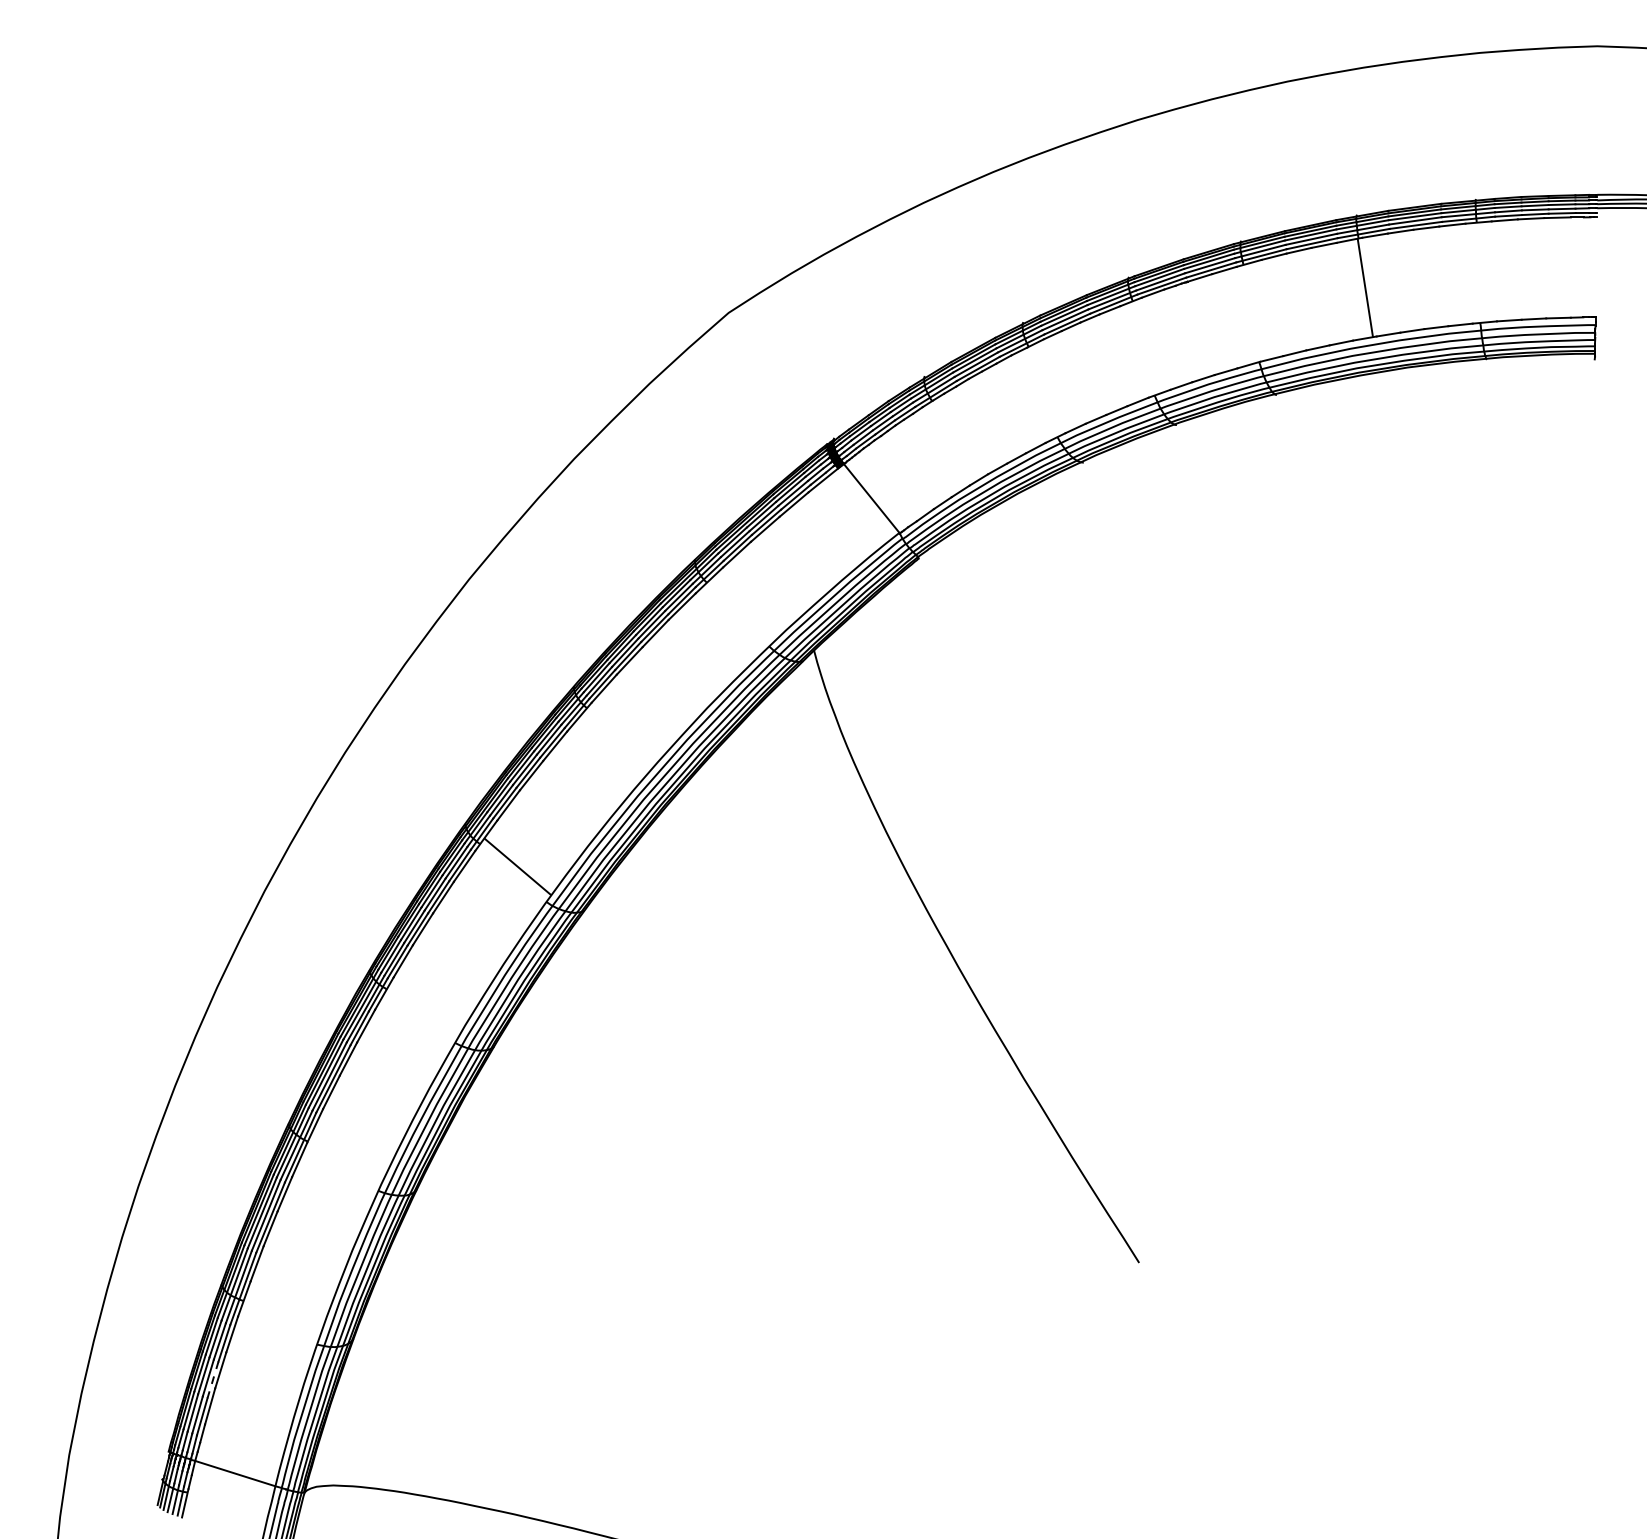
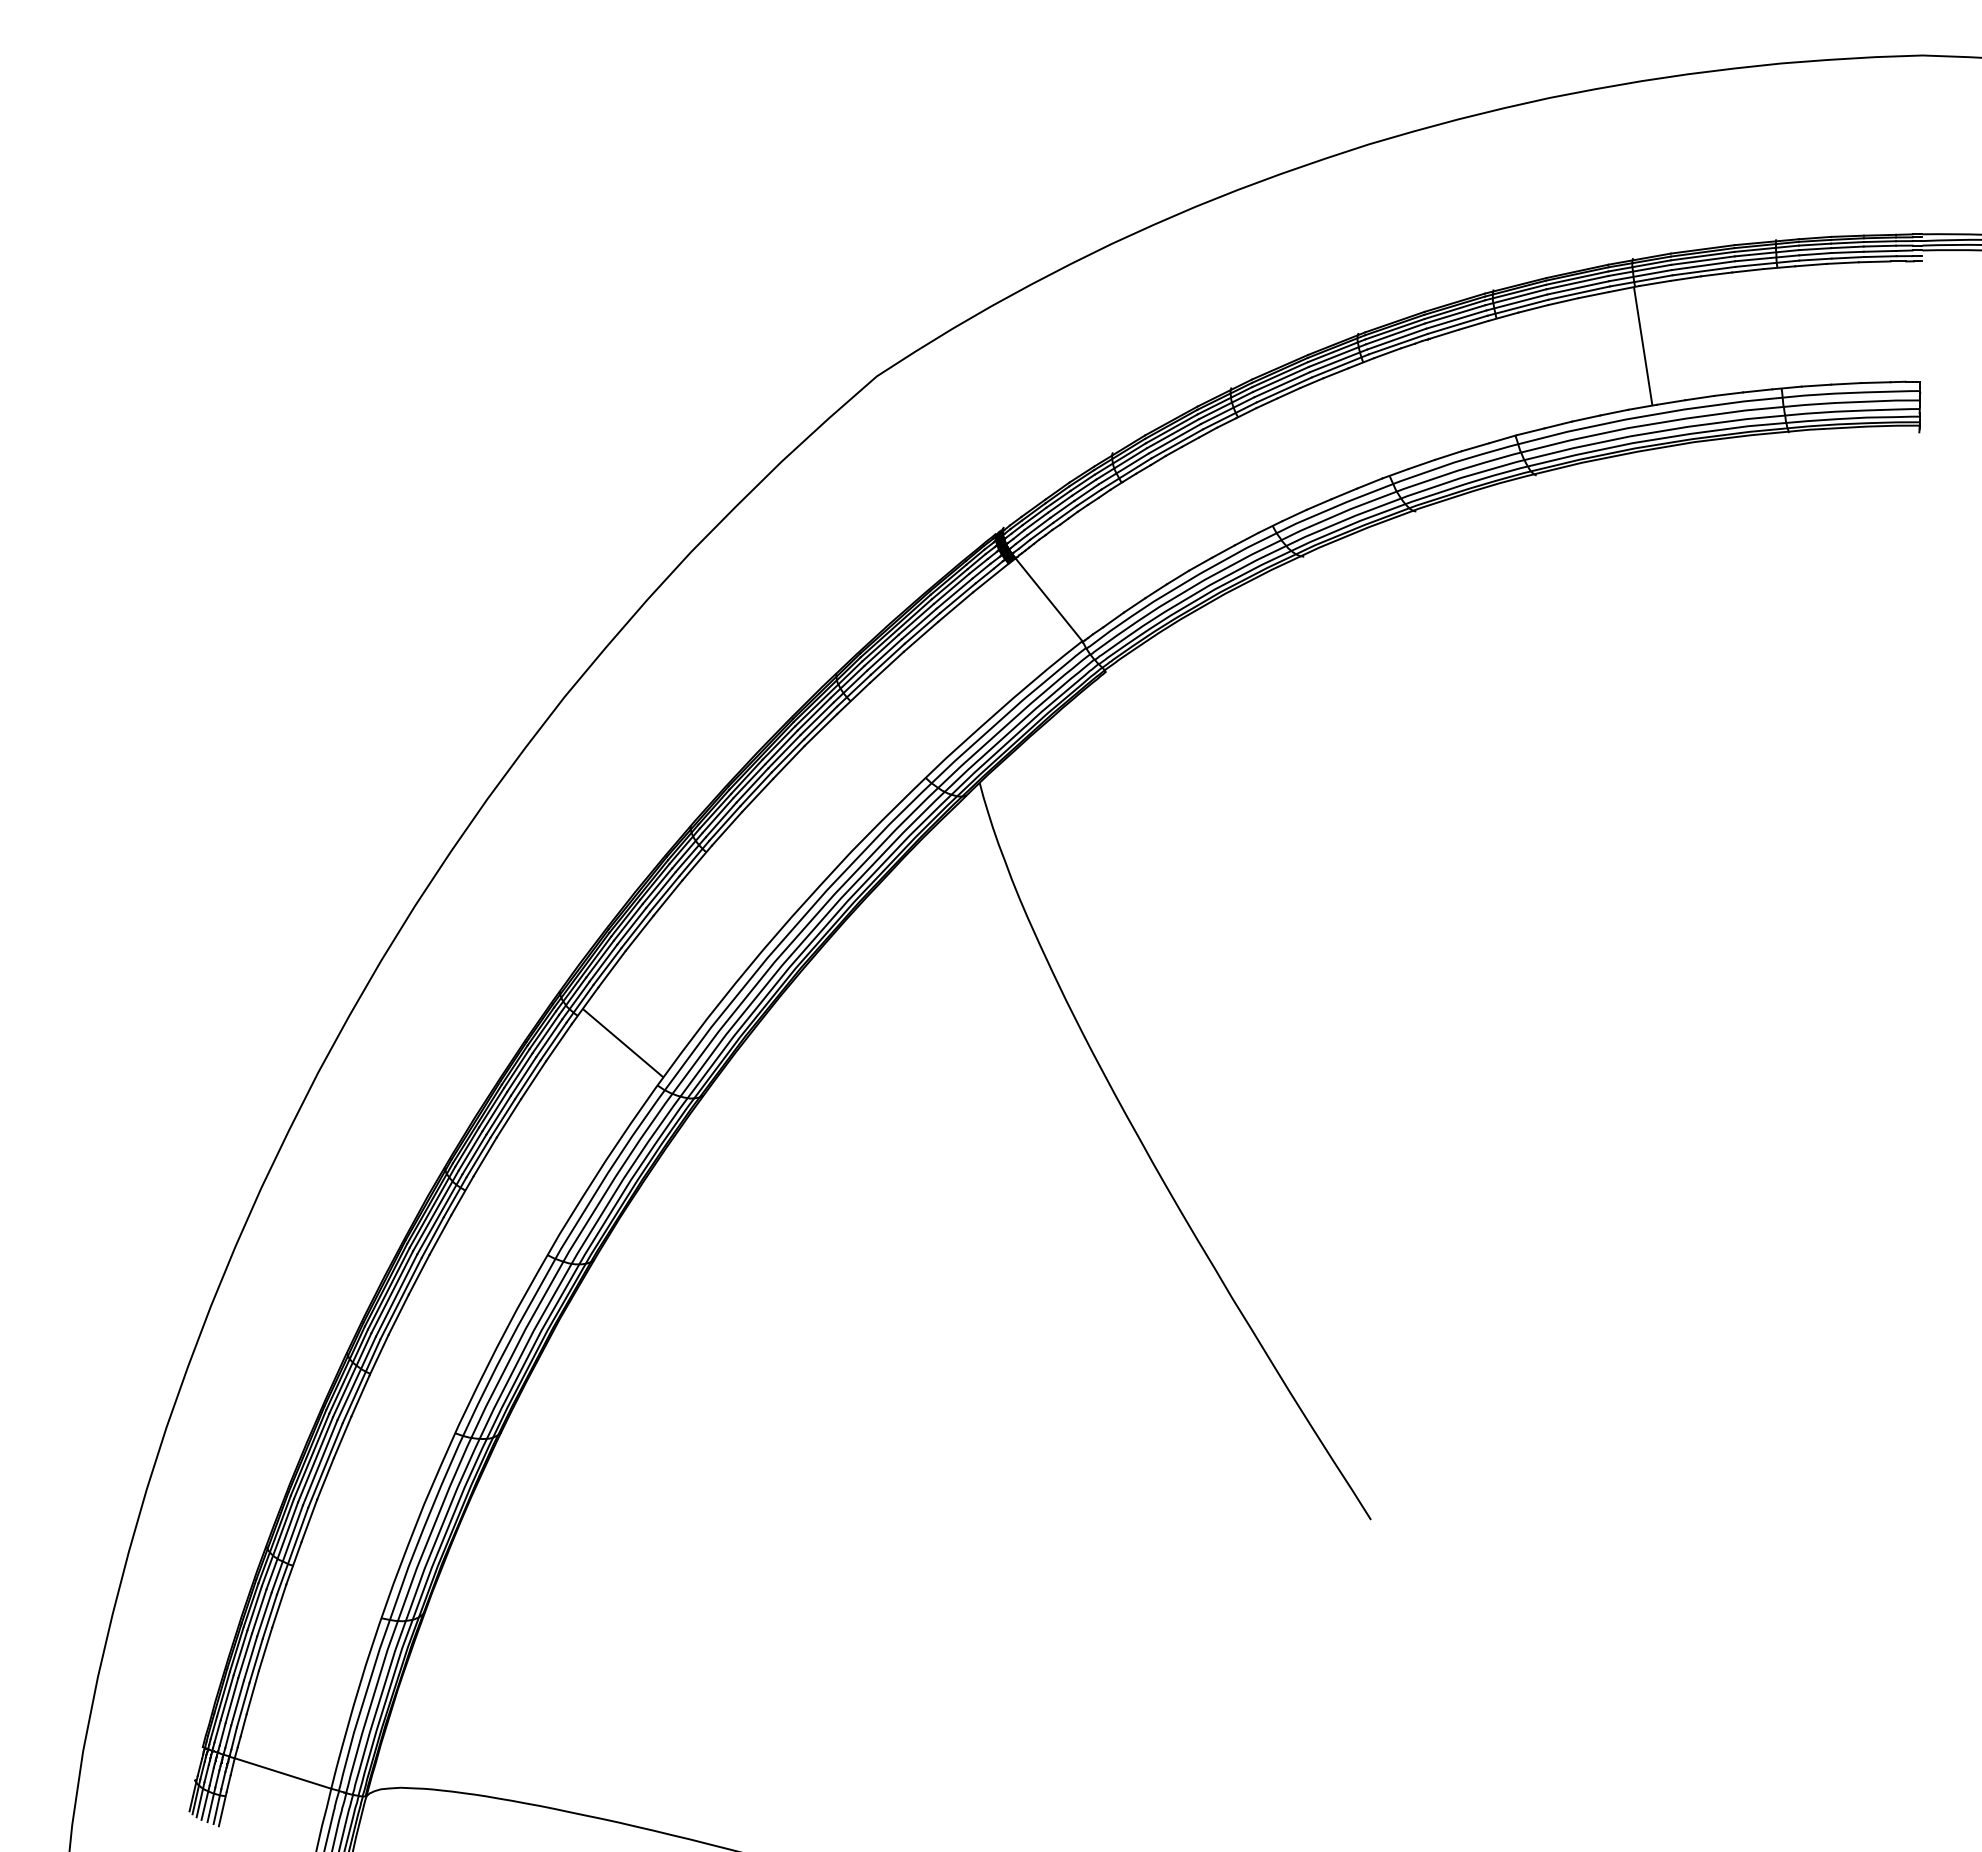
line: (213, 1380) -> (256, 1661), dashed -> solid

